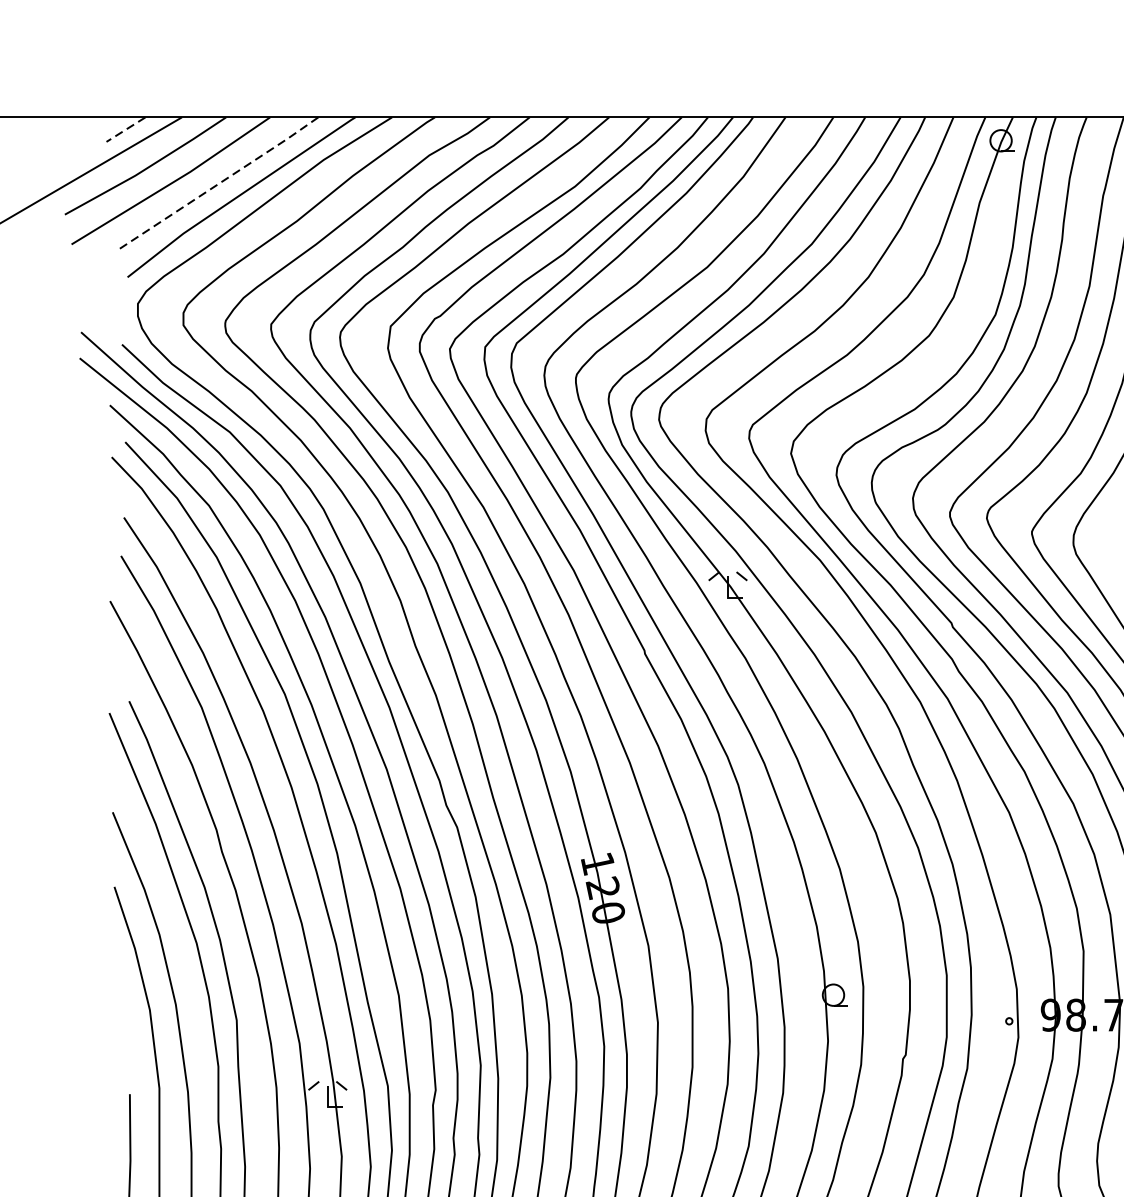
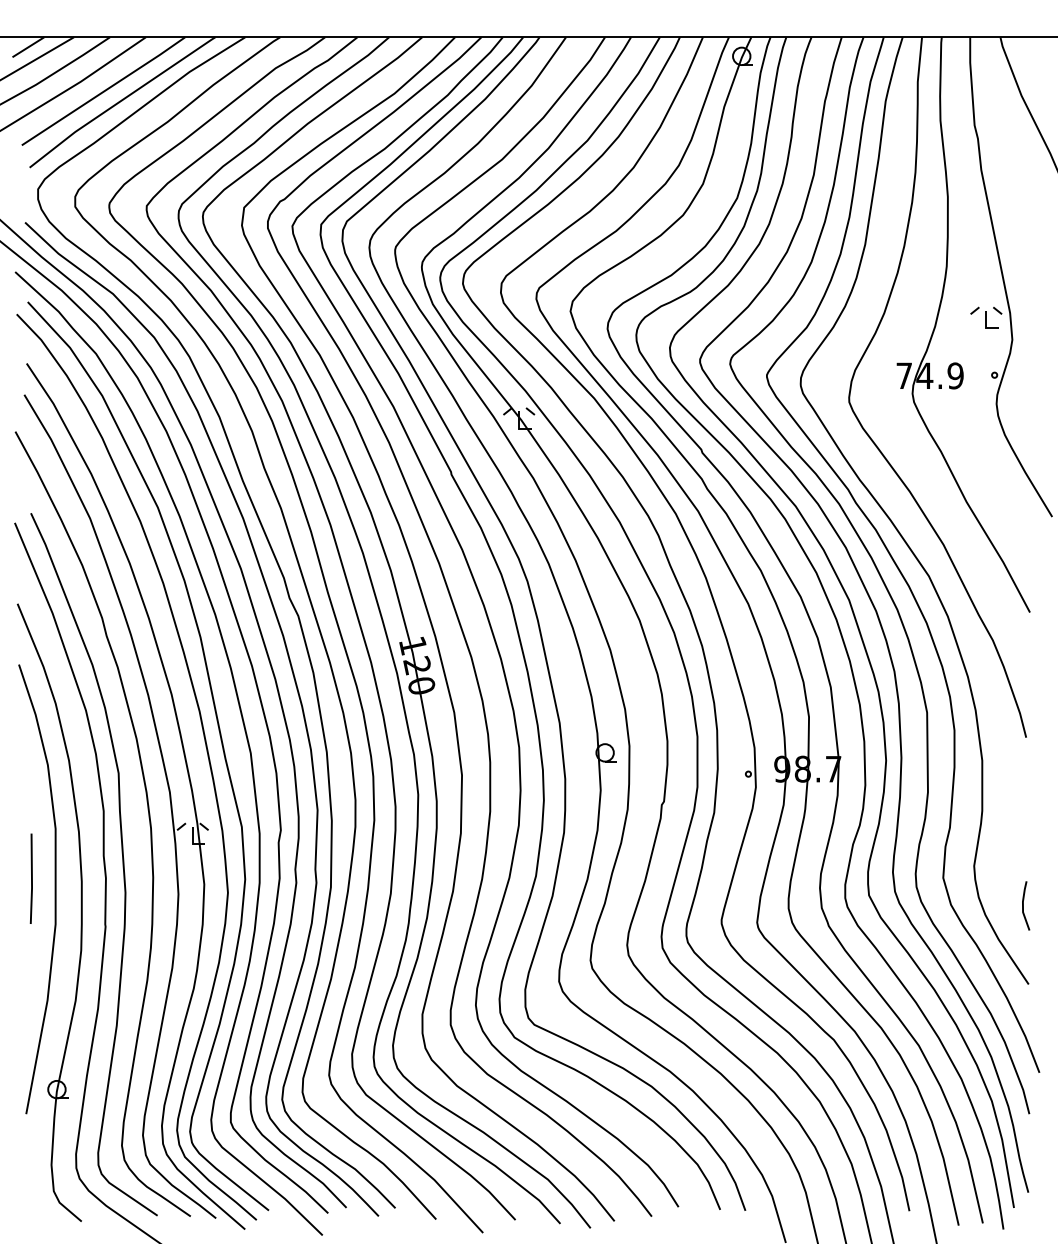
line: (126, 129) -> (28, 47), dashed -> solid
line: (219, 183) -> (104, 91), dashed -> solid

